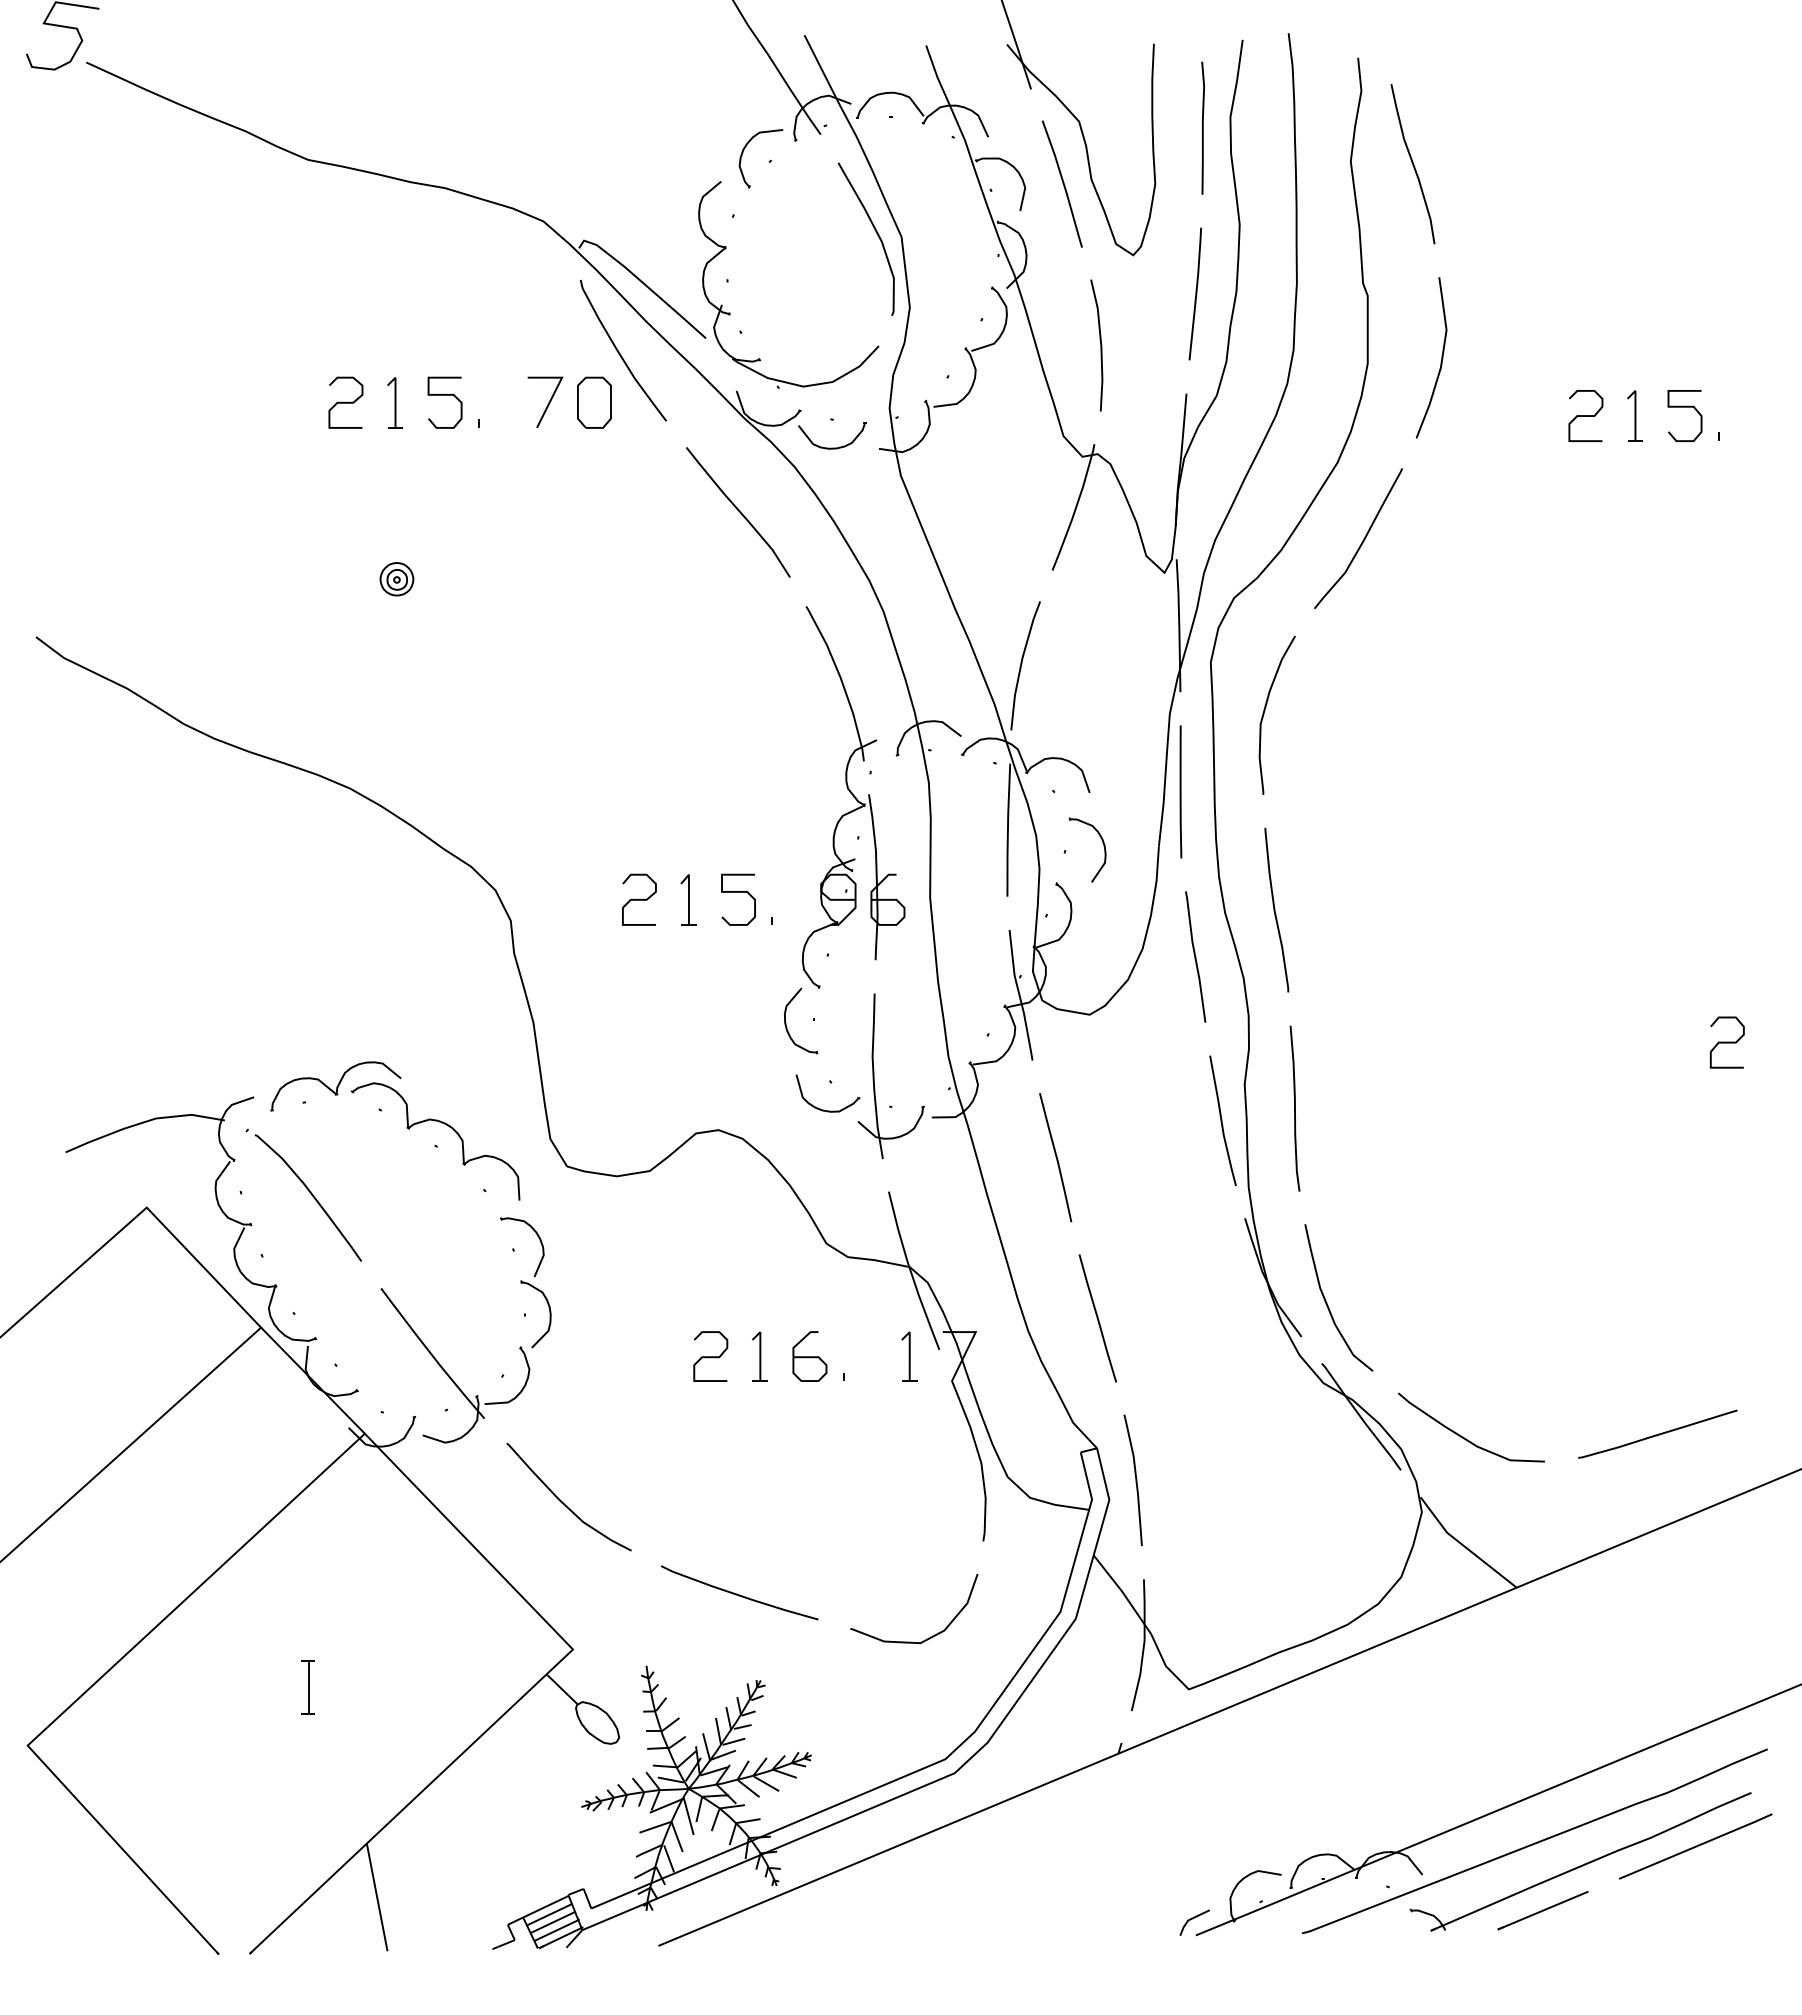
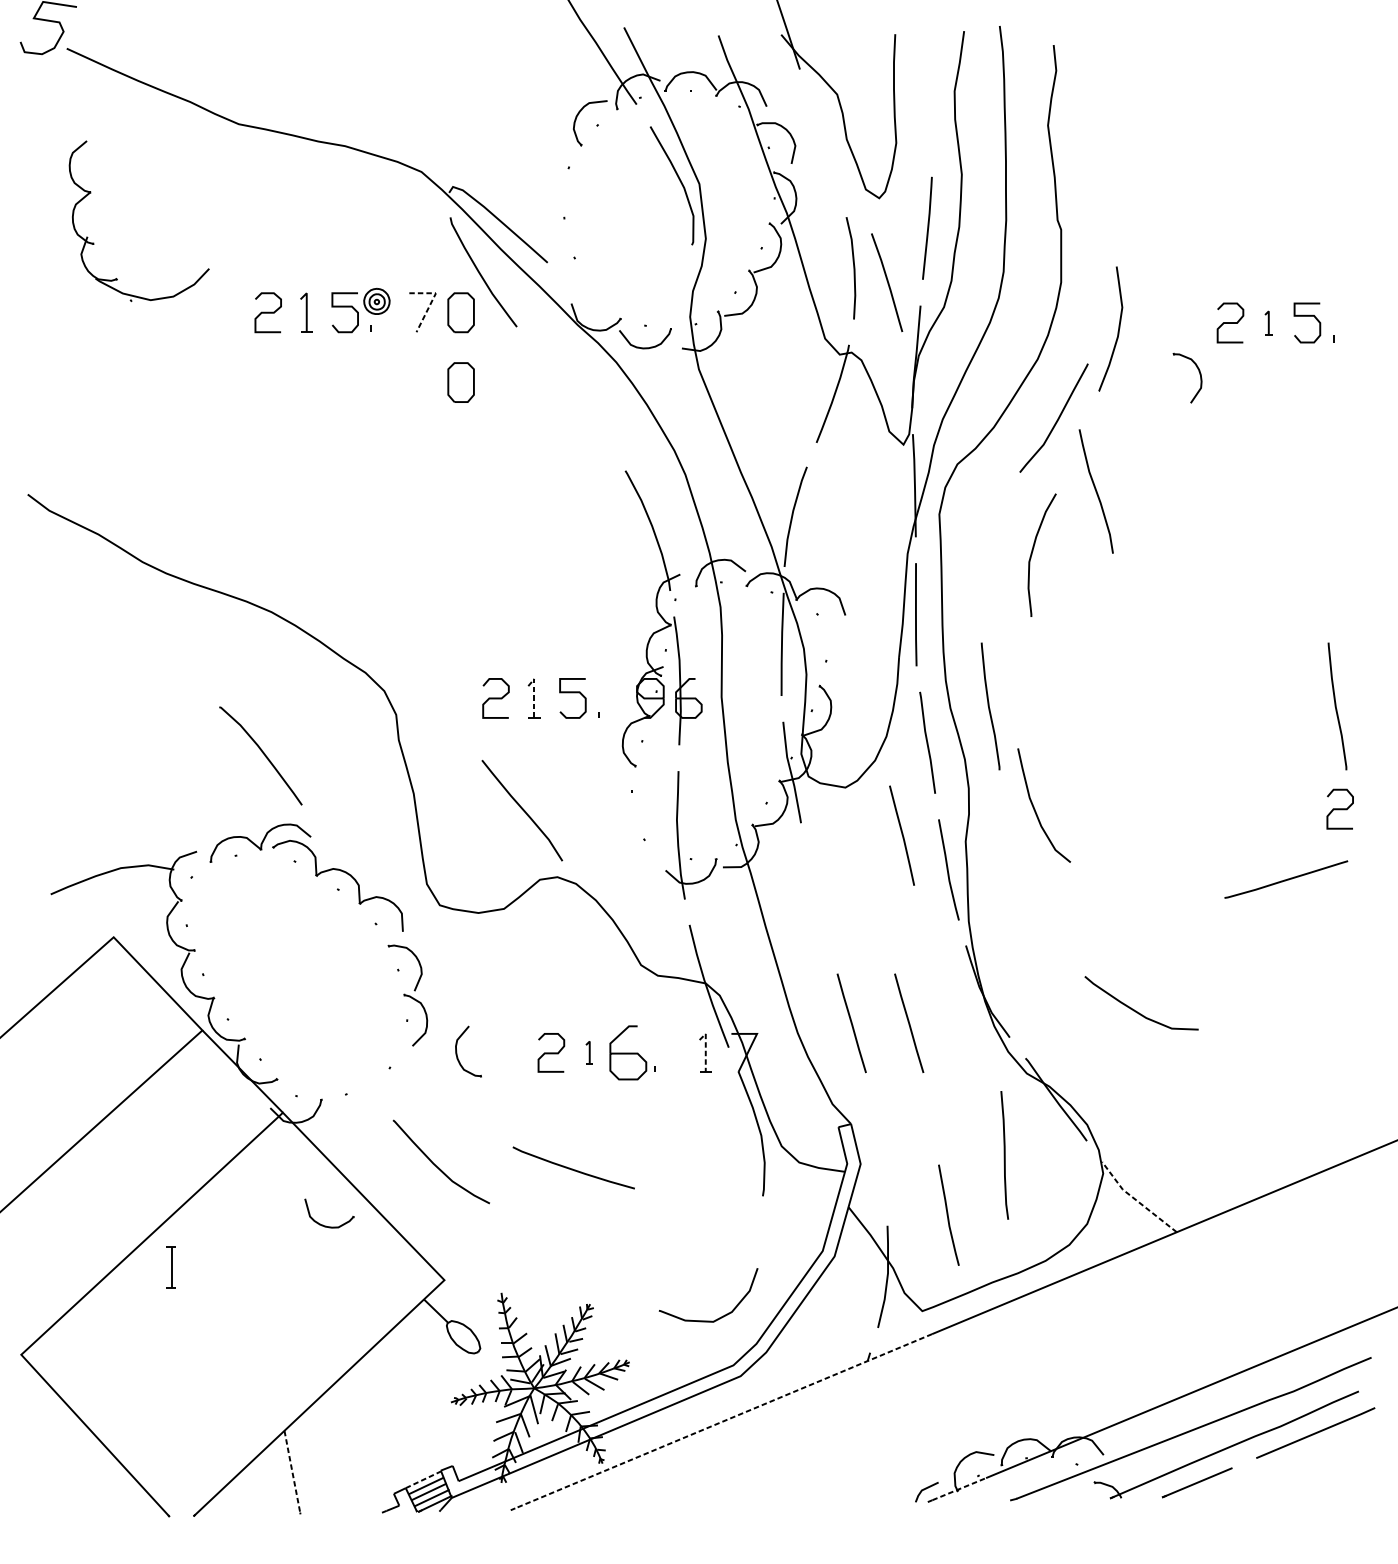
line: (1202, 127) -> (932, 99), removed
curve: (1412, 164) -> (1095, 491), moved
line: (1062, 183) -> (887, 282), moved
part: (730, 312) -> (94, 242), moved
curve: (1440, 361) -> (1117, 331), moved
line: (557, 387) -> (432, 300), solid -> dashed
part: (1634, 415) -> (1268, 322), size x0.6
part: (594, 492) -> (461, 382), added
curve: (738, 511) -> (522, 809), moved
part: (396, 579) -> (376, 301), moved
curve: (1265, 711) -> (1033, 552), moved
part: (1102, 843) -> (1199, 373), moved
line: (688, 893) -> (534, 693), solid -> dashed
curve: (1722, 909) -> (1336, 705), added
part: (786, 1022) -> (457, 1052), moved
curve: (1294, 1108) -> (1004, 1155), moved
part: (824, 1109) -> (326, 1225), moved
line: (1055, 1157) -> (901, 835), moved
curve: (310, 1194) -> (262, 753), moved
curve: (1327, 1302) -> (1035, 809), moved
line: (1171, 1318) -> (908, 1023), added
line: (909, 1350) -> (705, 1048), solid -> dashed
part: (759, 1356) -> (589, 1052), size x0.6
part: (809, 1356) -> (627, 1052), size x1.4
part: (447, 1372) -> (347, 1065), removed
curve: (1658, 1433) -> (1286, 879), moved
curve: (1463, 1436) -> (1135, 1010), moved
curve: (1135, 1480) -> (880, 1149), removed
line: (1463, 1545) -> (1135, 1199), solid -> dashed
curve: (1222, 1565) -> (948, 1215), added
curve: (739, 1594) -> (573, 1169), moved
curve: (928, 1637) -> (719, 1317), moved
part: (307, 1687) -> (170, 1267), moved
line: (933, 1831) -> (724, 1421), solid -> dashed
line: (376, 1896) -> (291, 1471), solid -> dashed
line: (546, 1906) -> (423, 1479), solid -> dashed
line: (1236, 1918) -> (959, 1488), solid -> dashed

